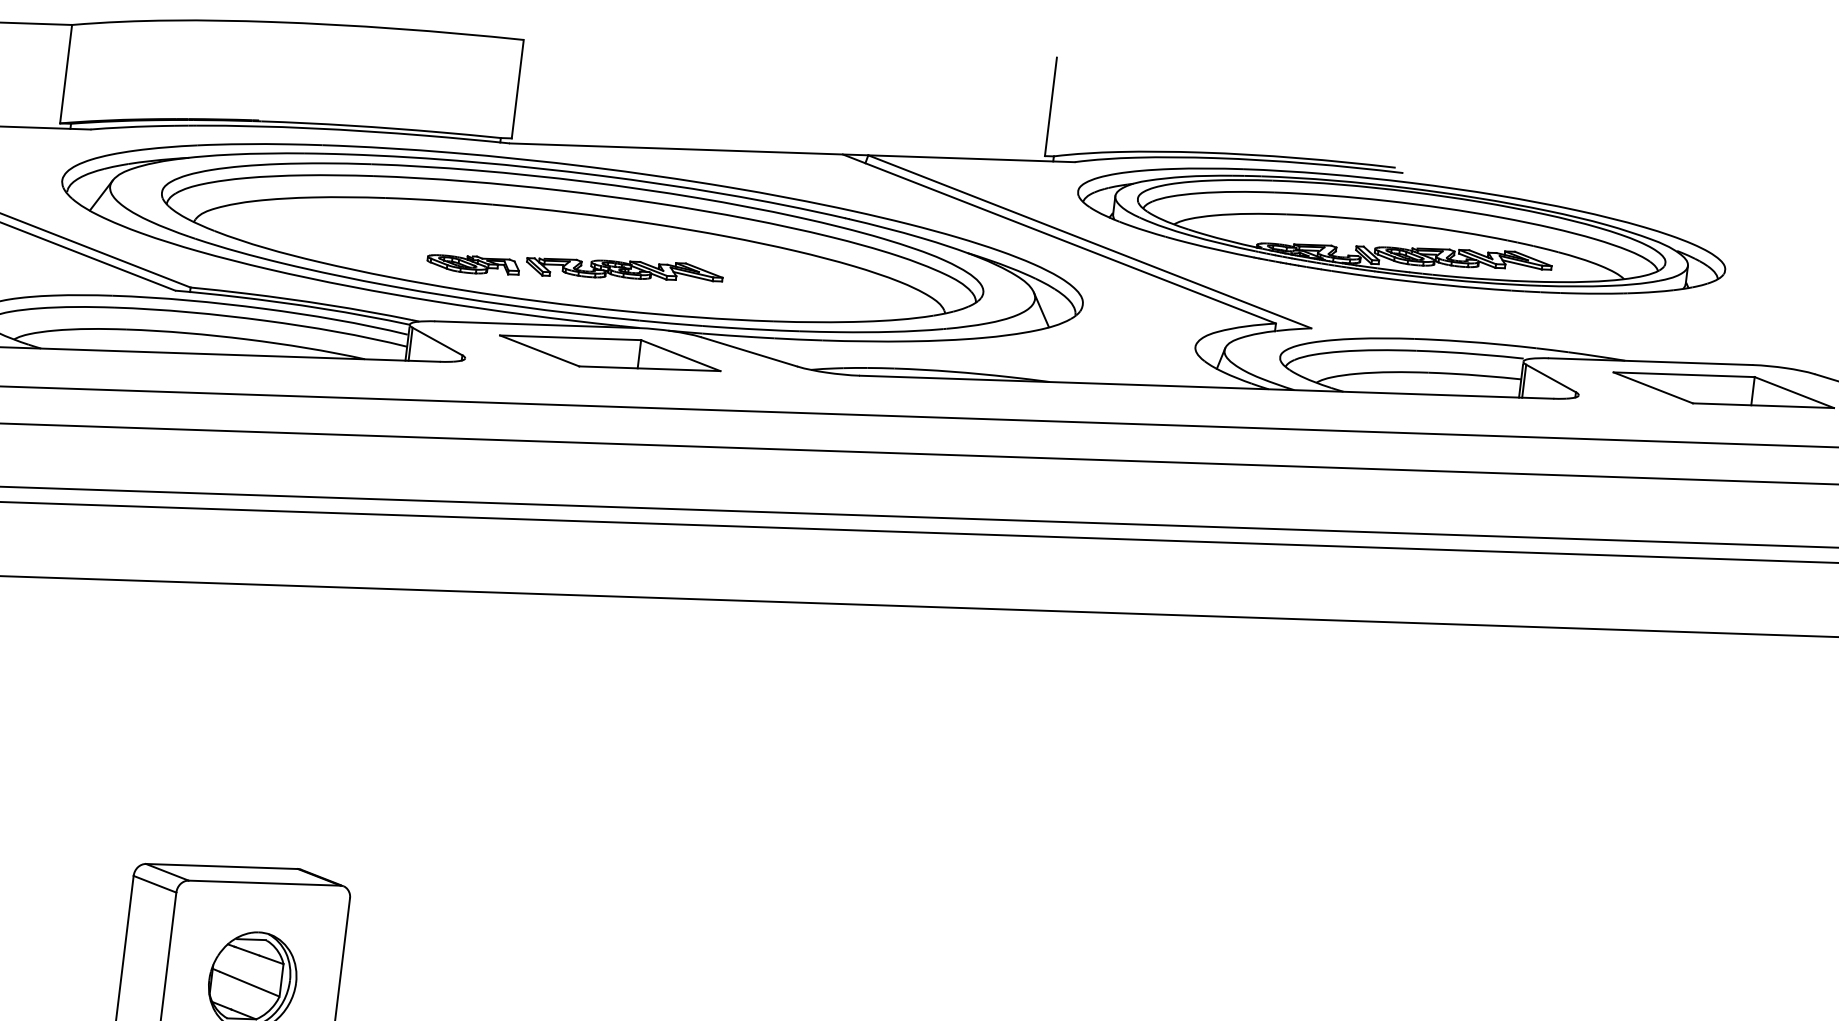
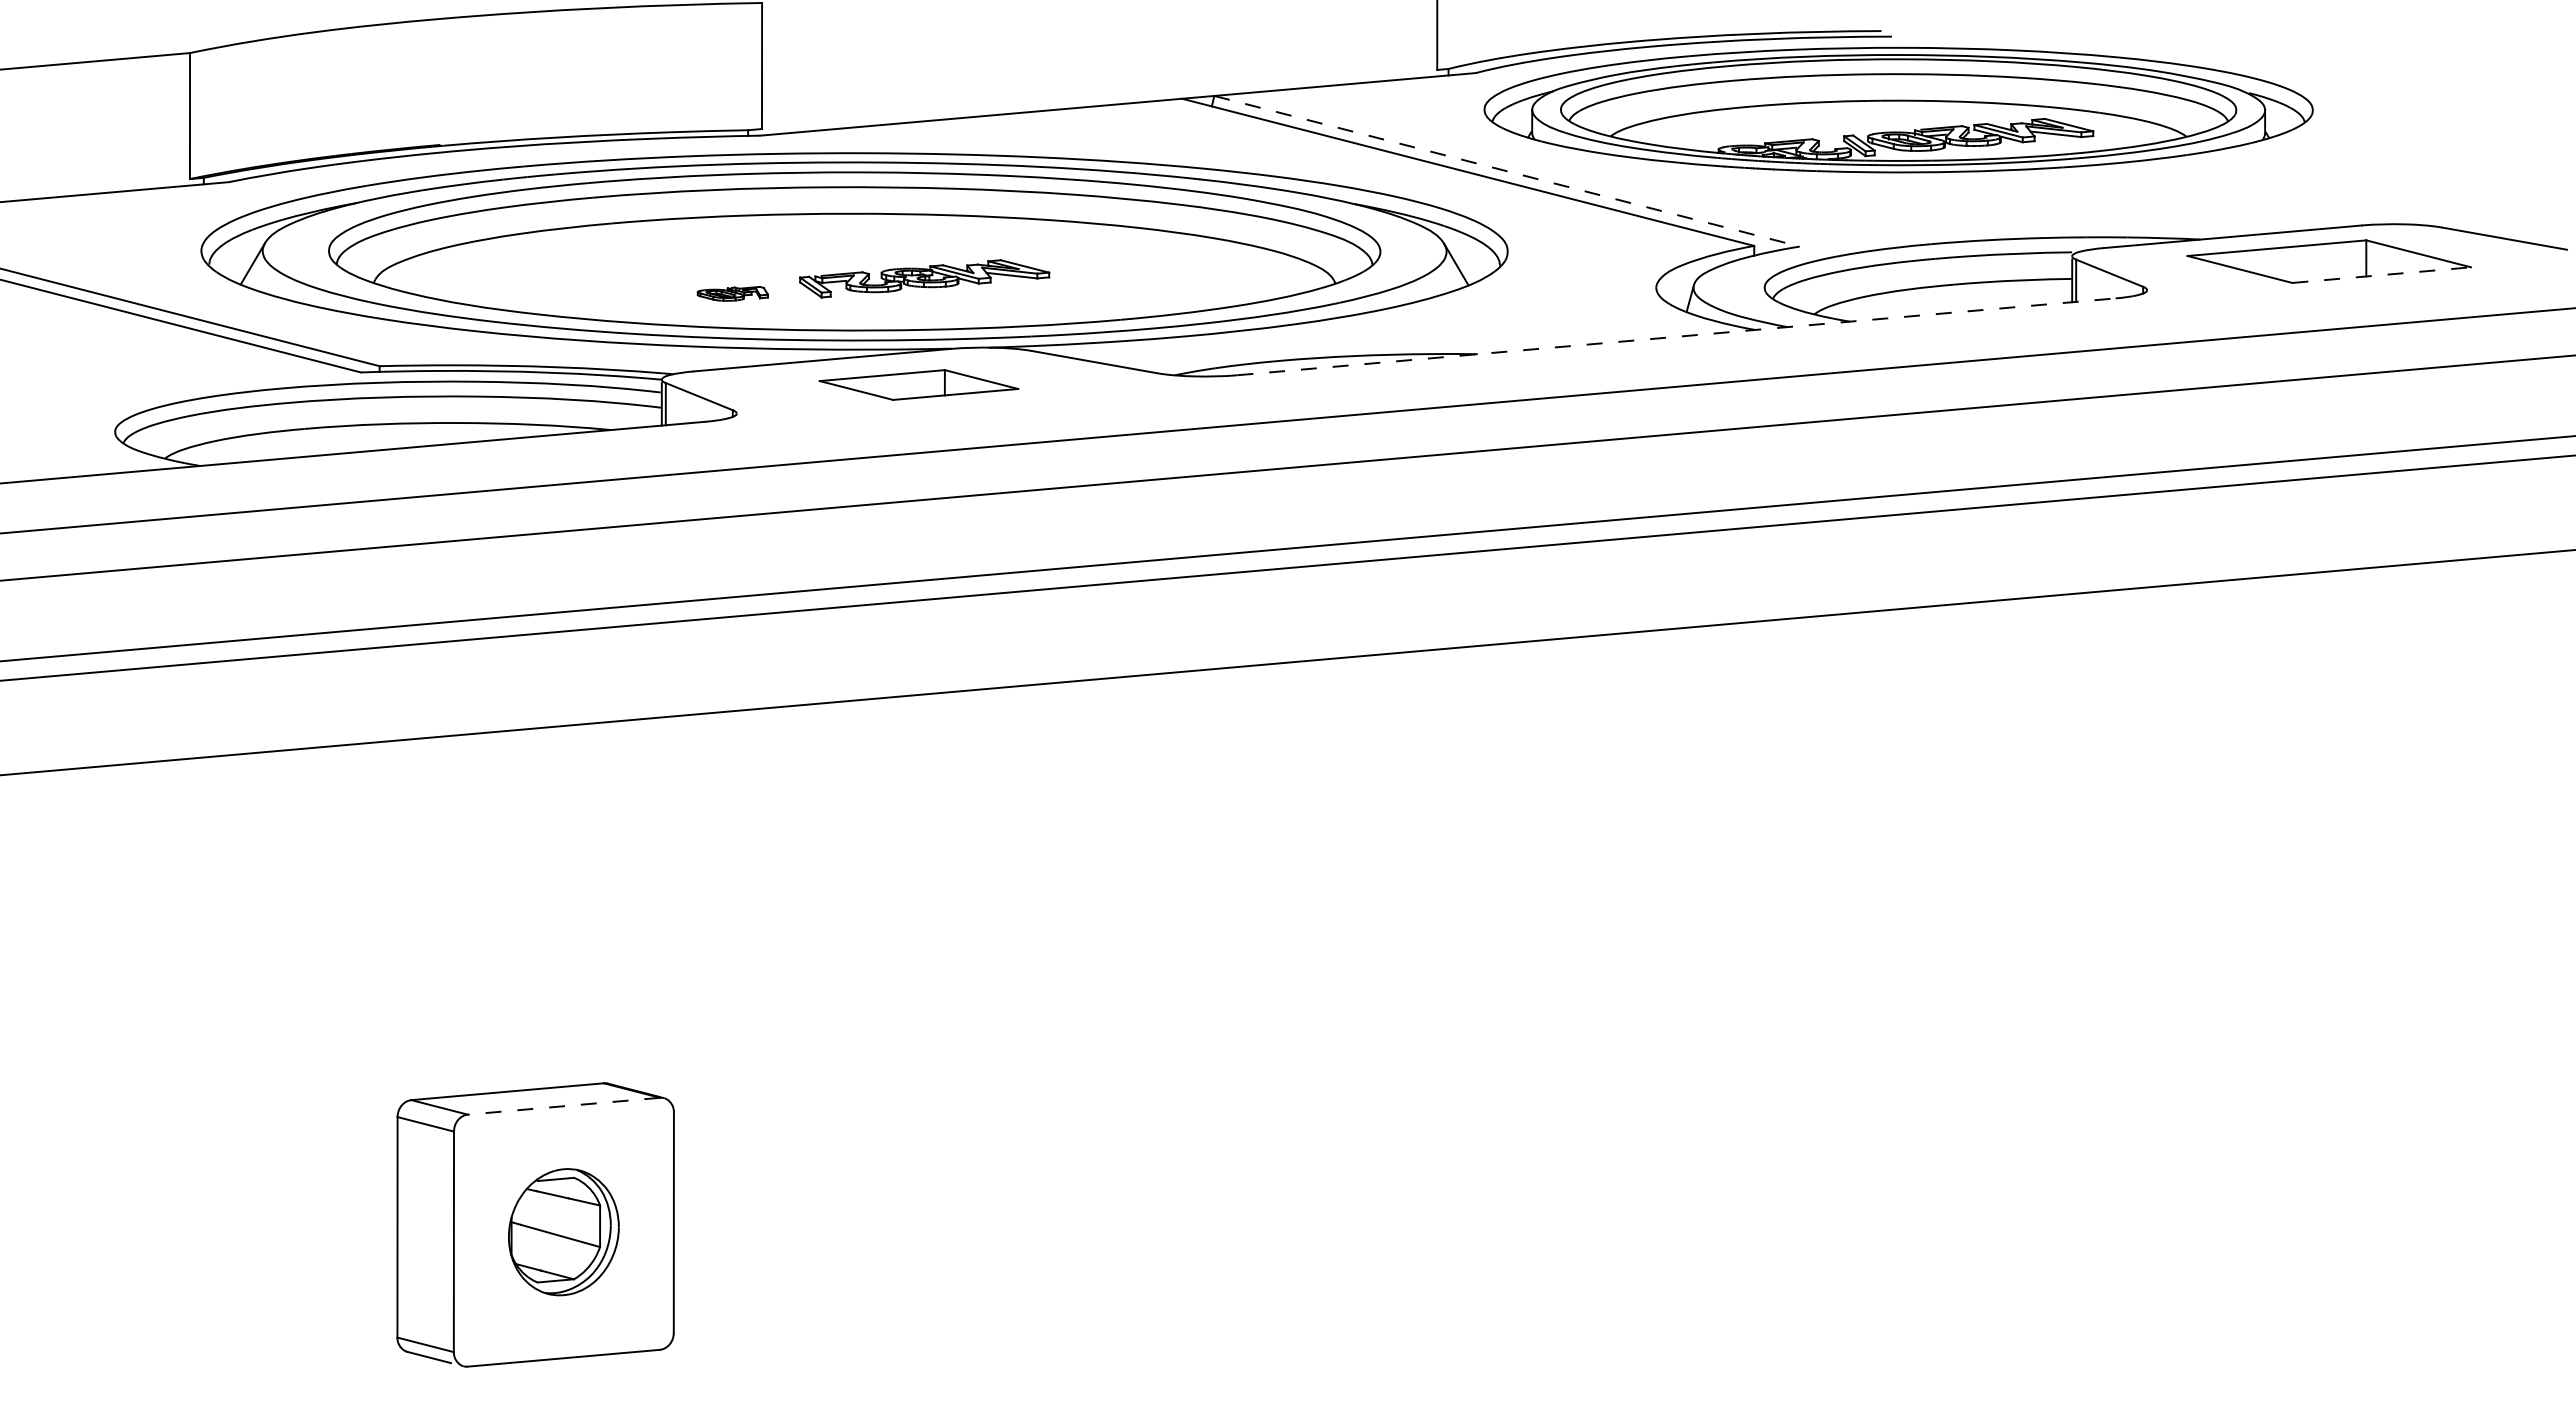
line: (1090, 242) -> (1507, 171), solid -> dashed
part: (473, 264) -> (732, 293), size x0.6
part: (609, 352) -> (918, 384), size x0.7
line: (1206, 386) -> (1676, 336), solid -> dashed
line: (1763, 405) -> (2381, 275), solid -> dashed
line: (264, 883) -> (563, 1106), solid -> dashed

